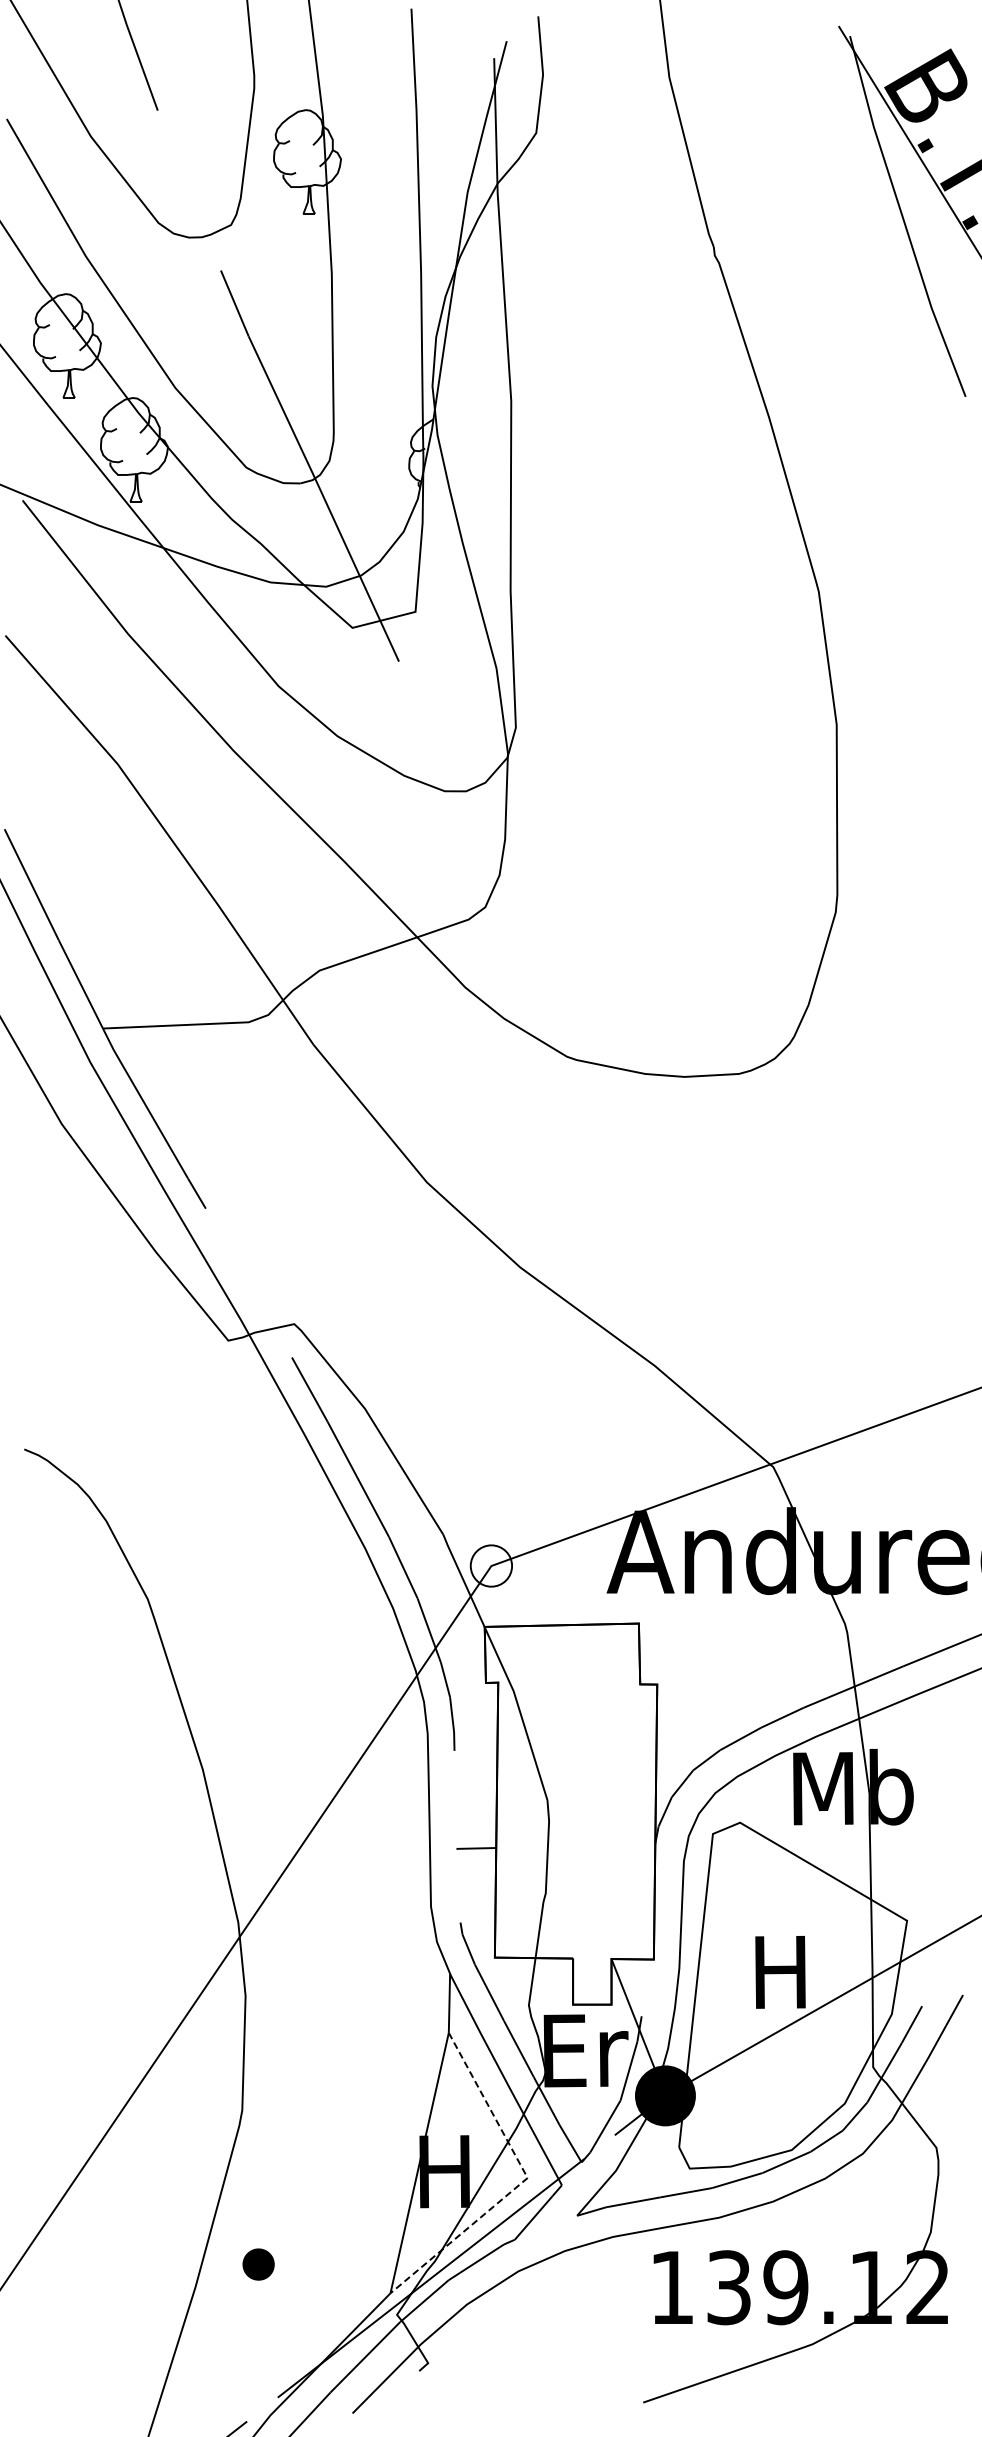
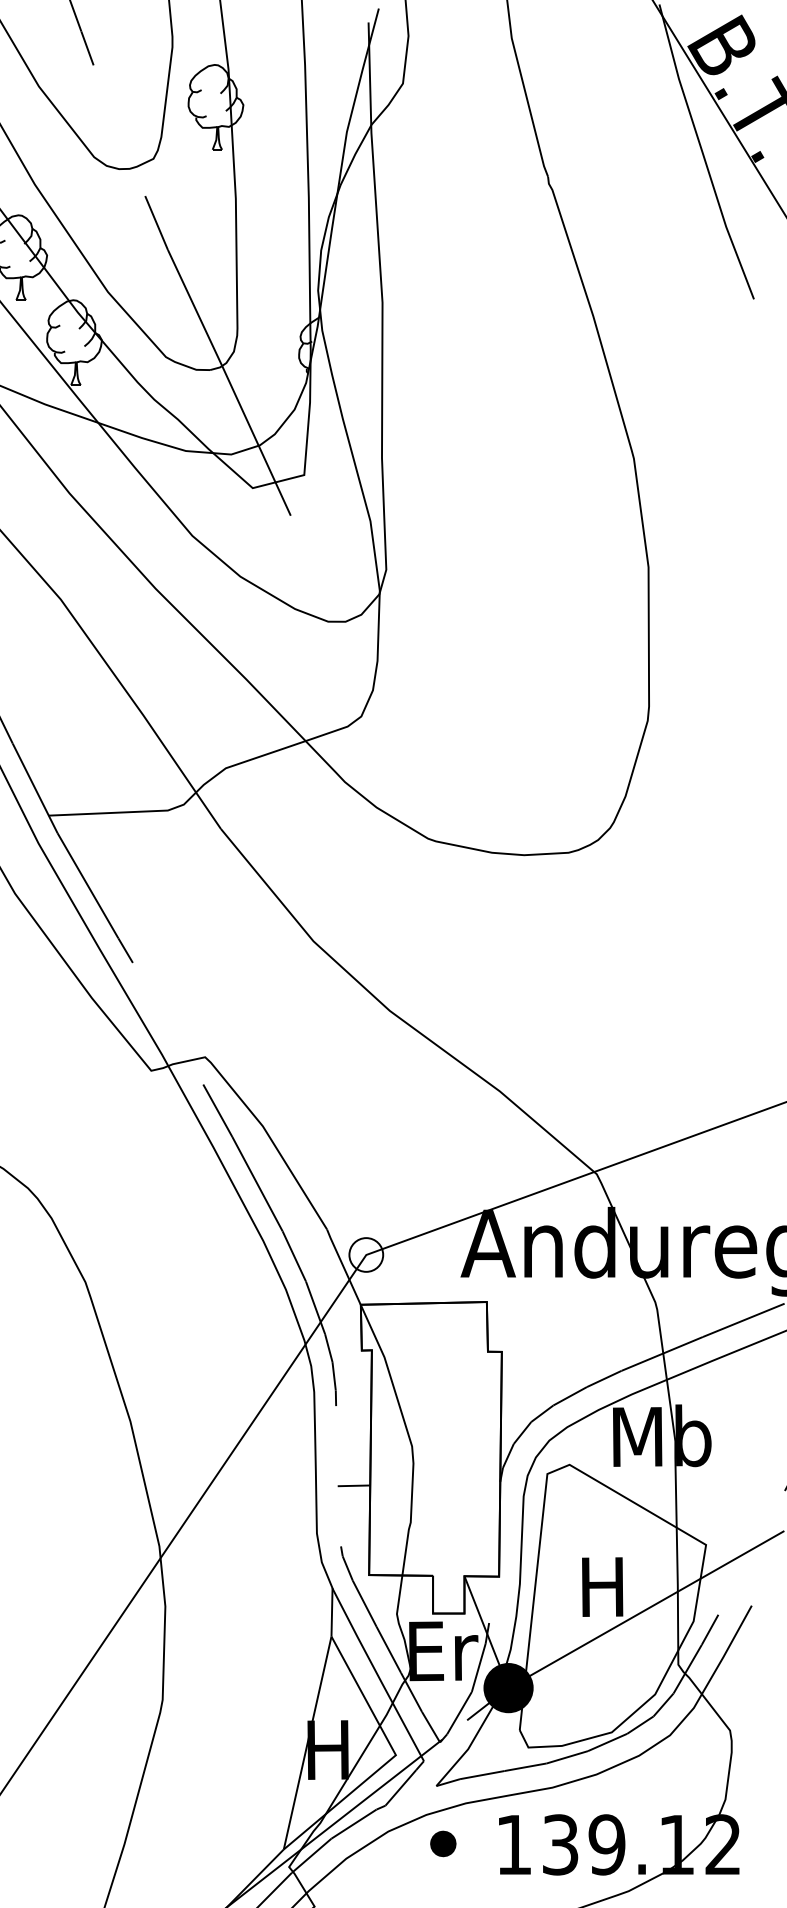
line: (522, 2182) -> (391, 1758), dashed -> solid
part: (258, 2264) -> (443, 1843), moved

